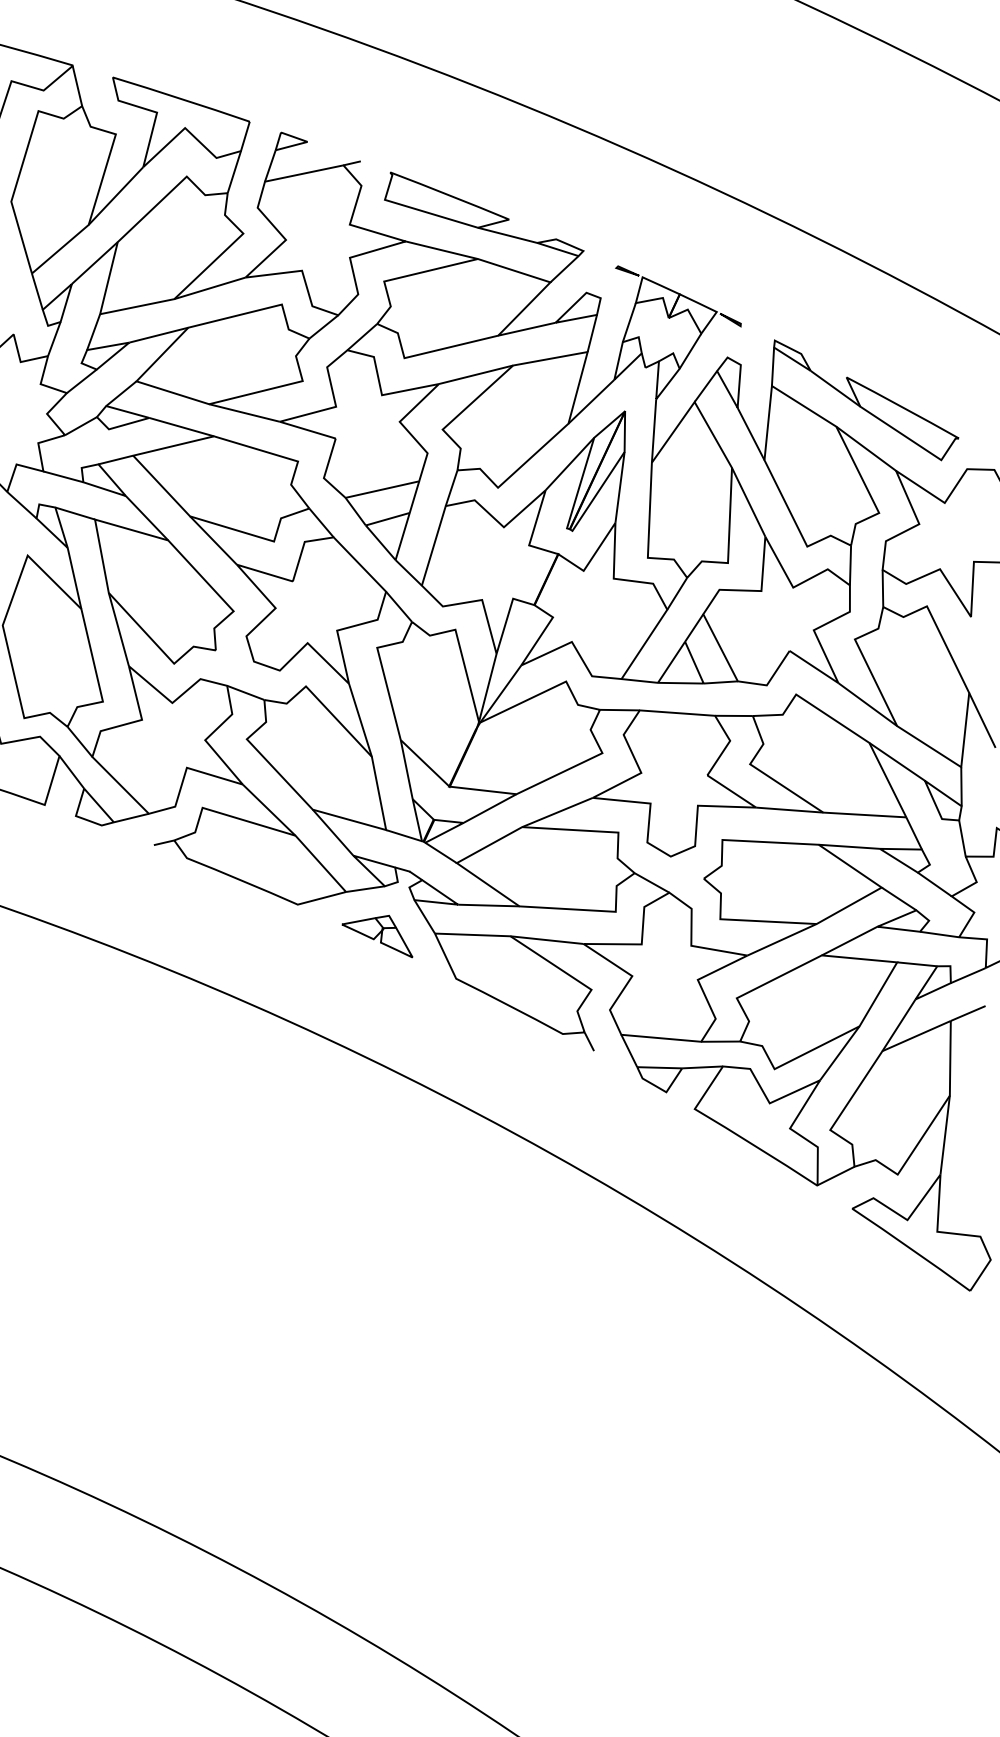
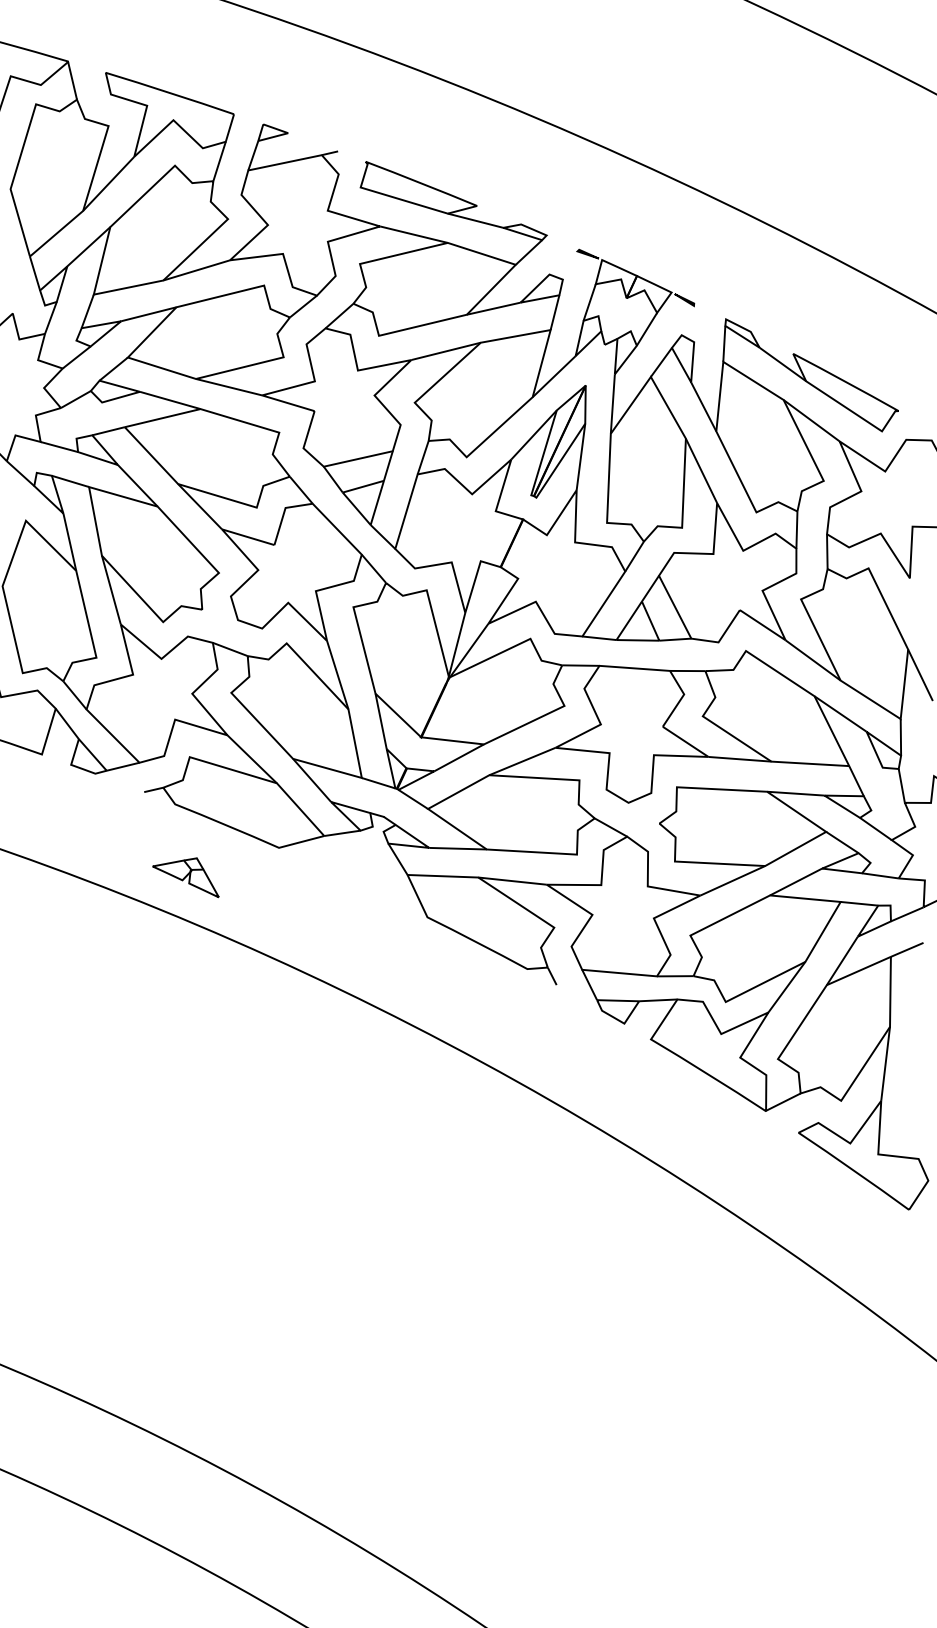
part: (377, 936) -> (185, 877), moved

